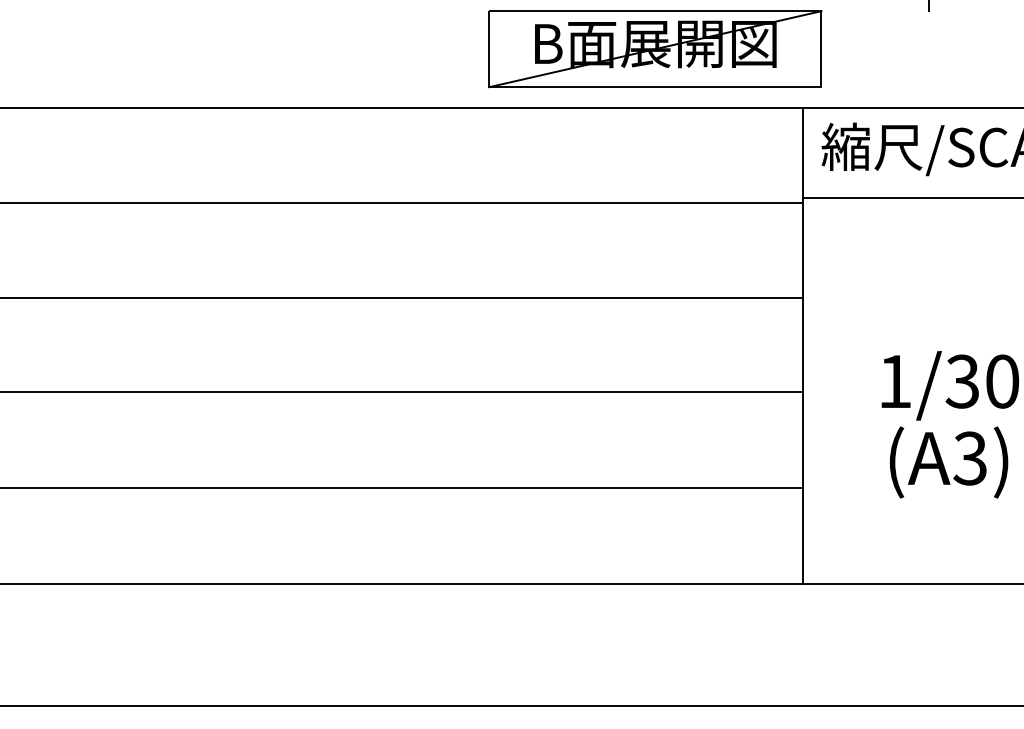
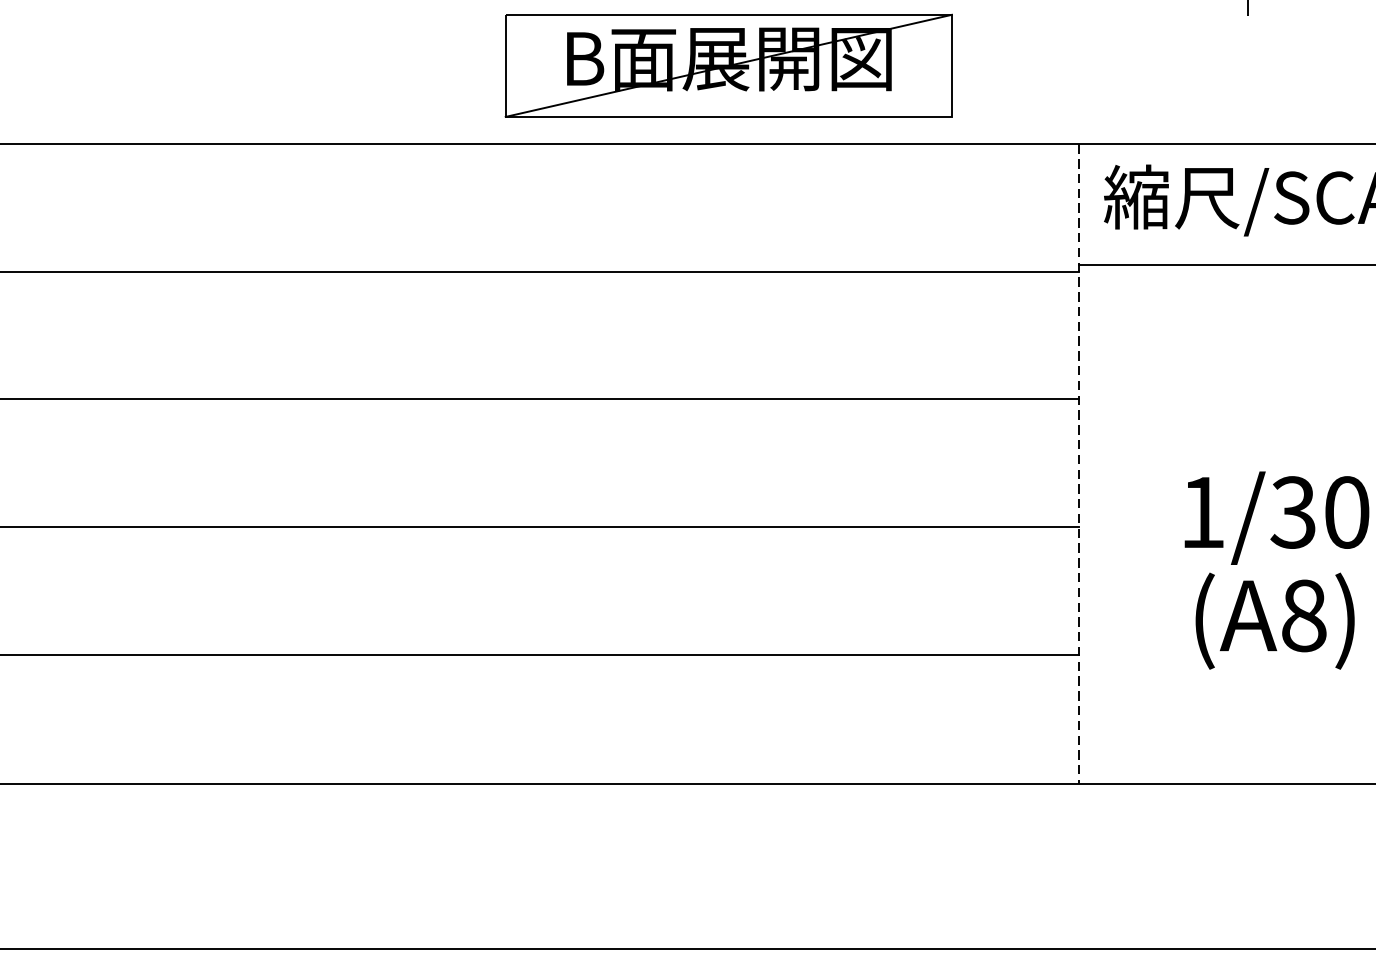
part: (655, 48) -> (728, 64), moved
line: (803, 345) -> (1079, 463), solid -> dashed
text: (970, 458) -> (1303, 615), (A3) -> (A8)

